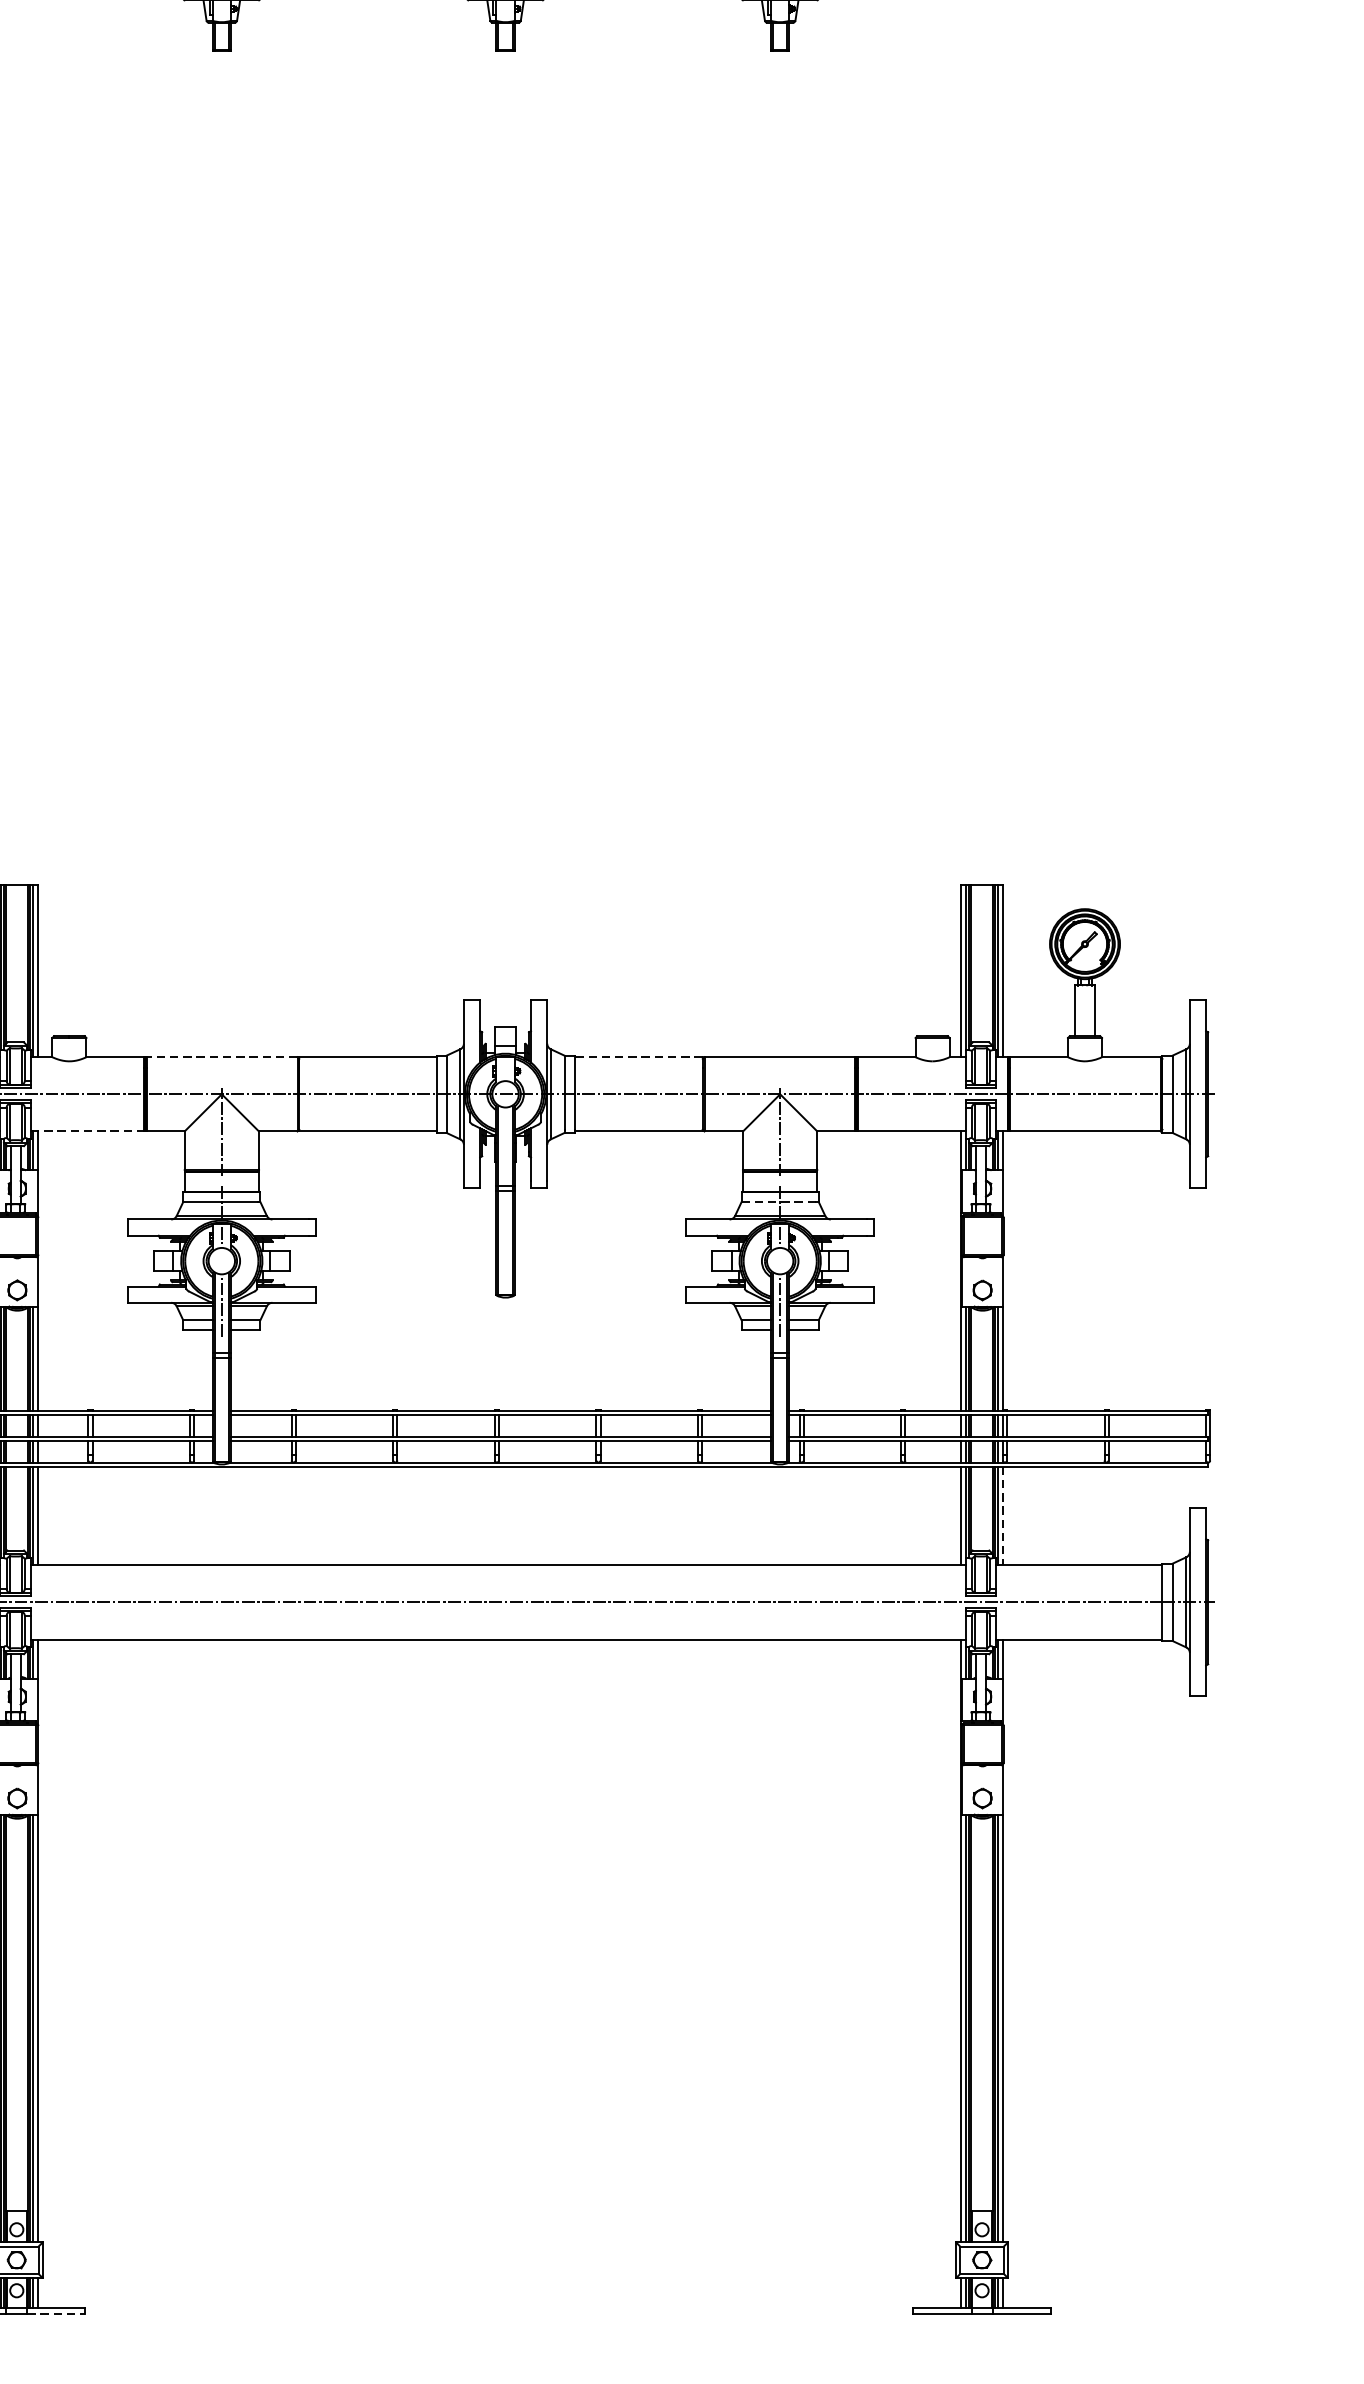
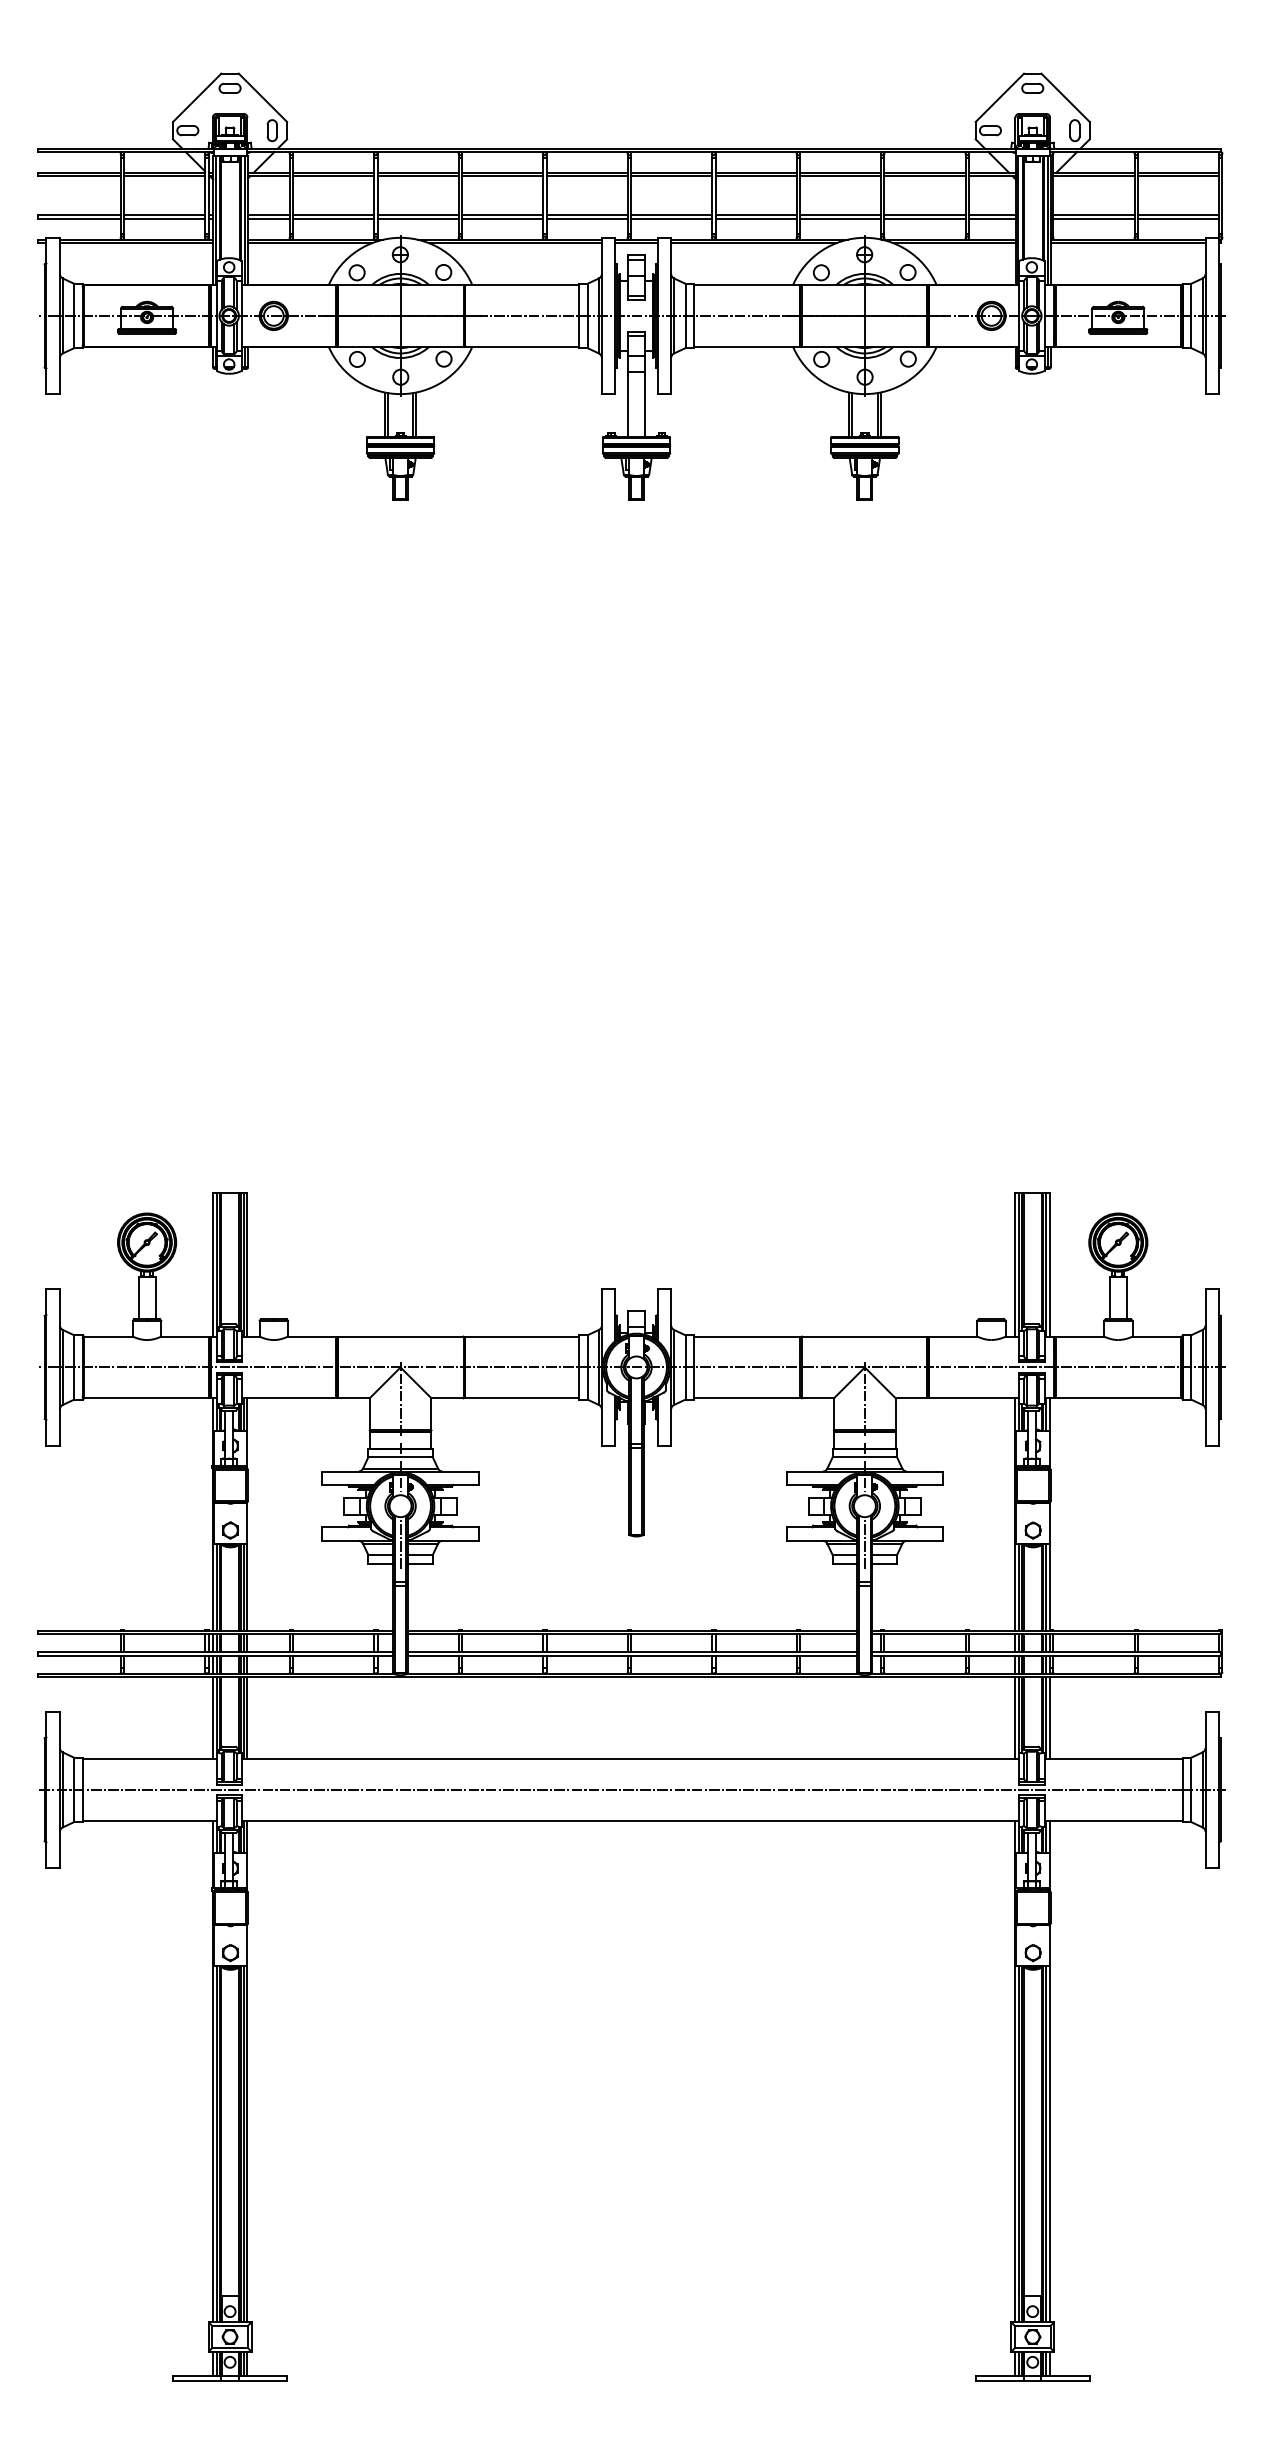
line: (221, 1057) -> (400, 1336), dashed -> solid
line: (637, 1057) -> (746, 1336), dashed -> solid
line: (88, 1131) -> (289, 1398), dashed -> solid
line: (778, 1202) -> (863, 1457), dashed -> solid
line: (1003, 1516) -> (1050, 1718), dashed -> solid
line: (56, 2313) -> (263, 2381), dashed -> solid

